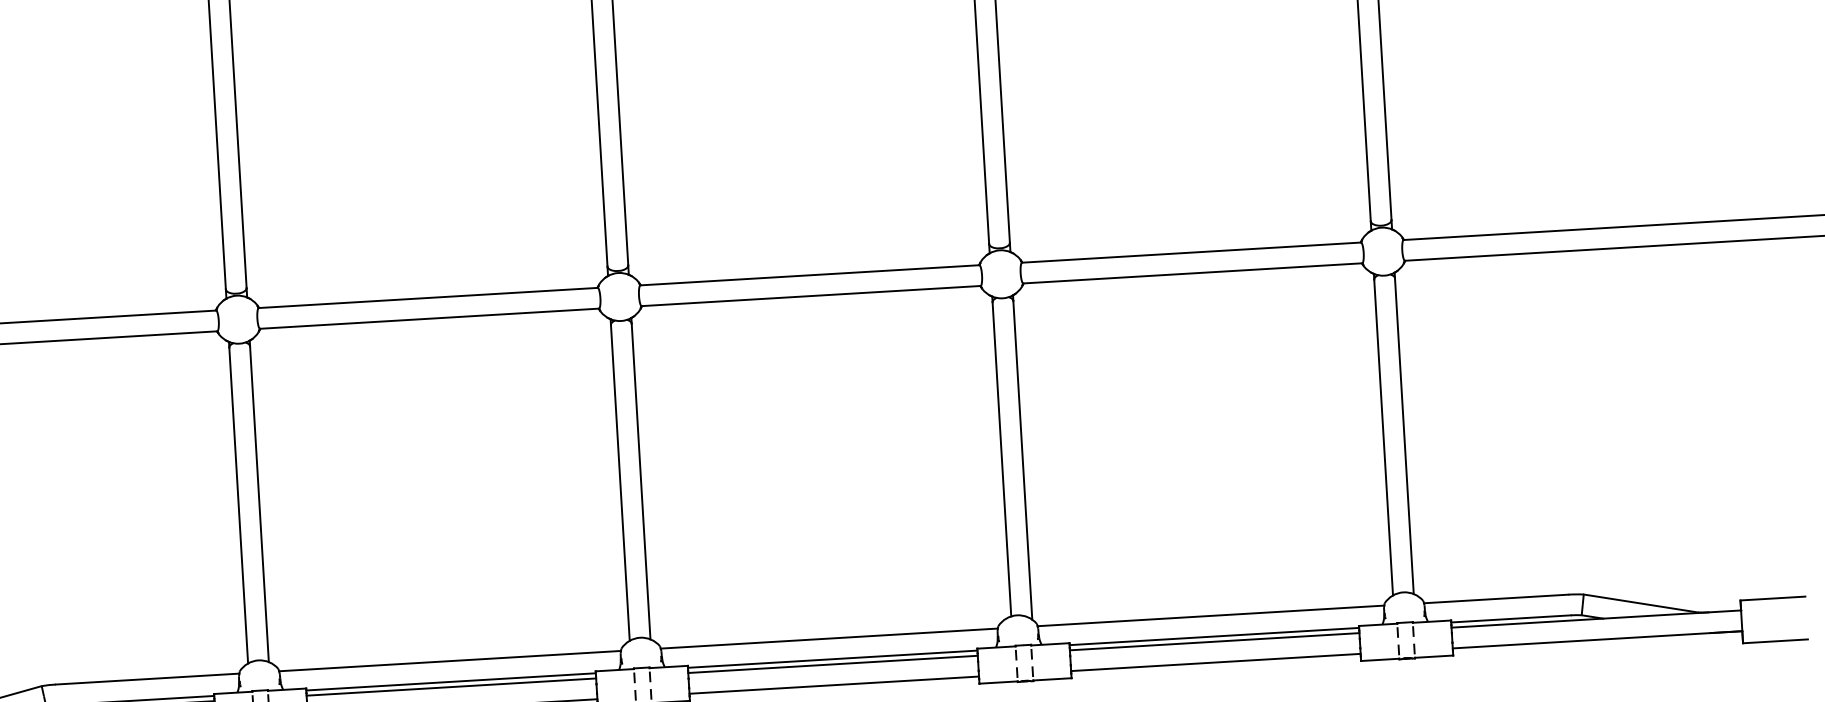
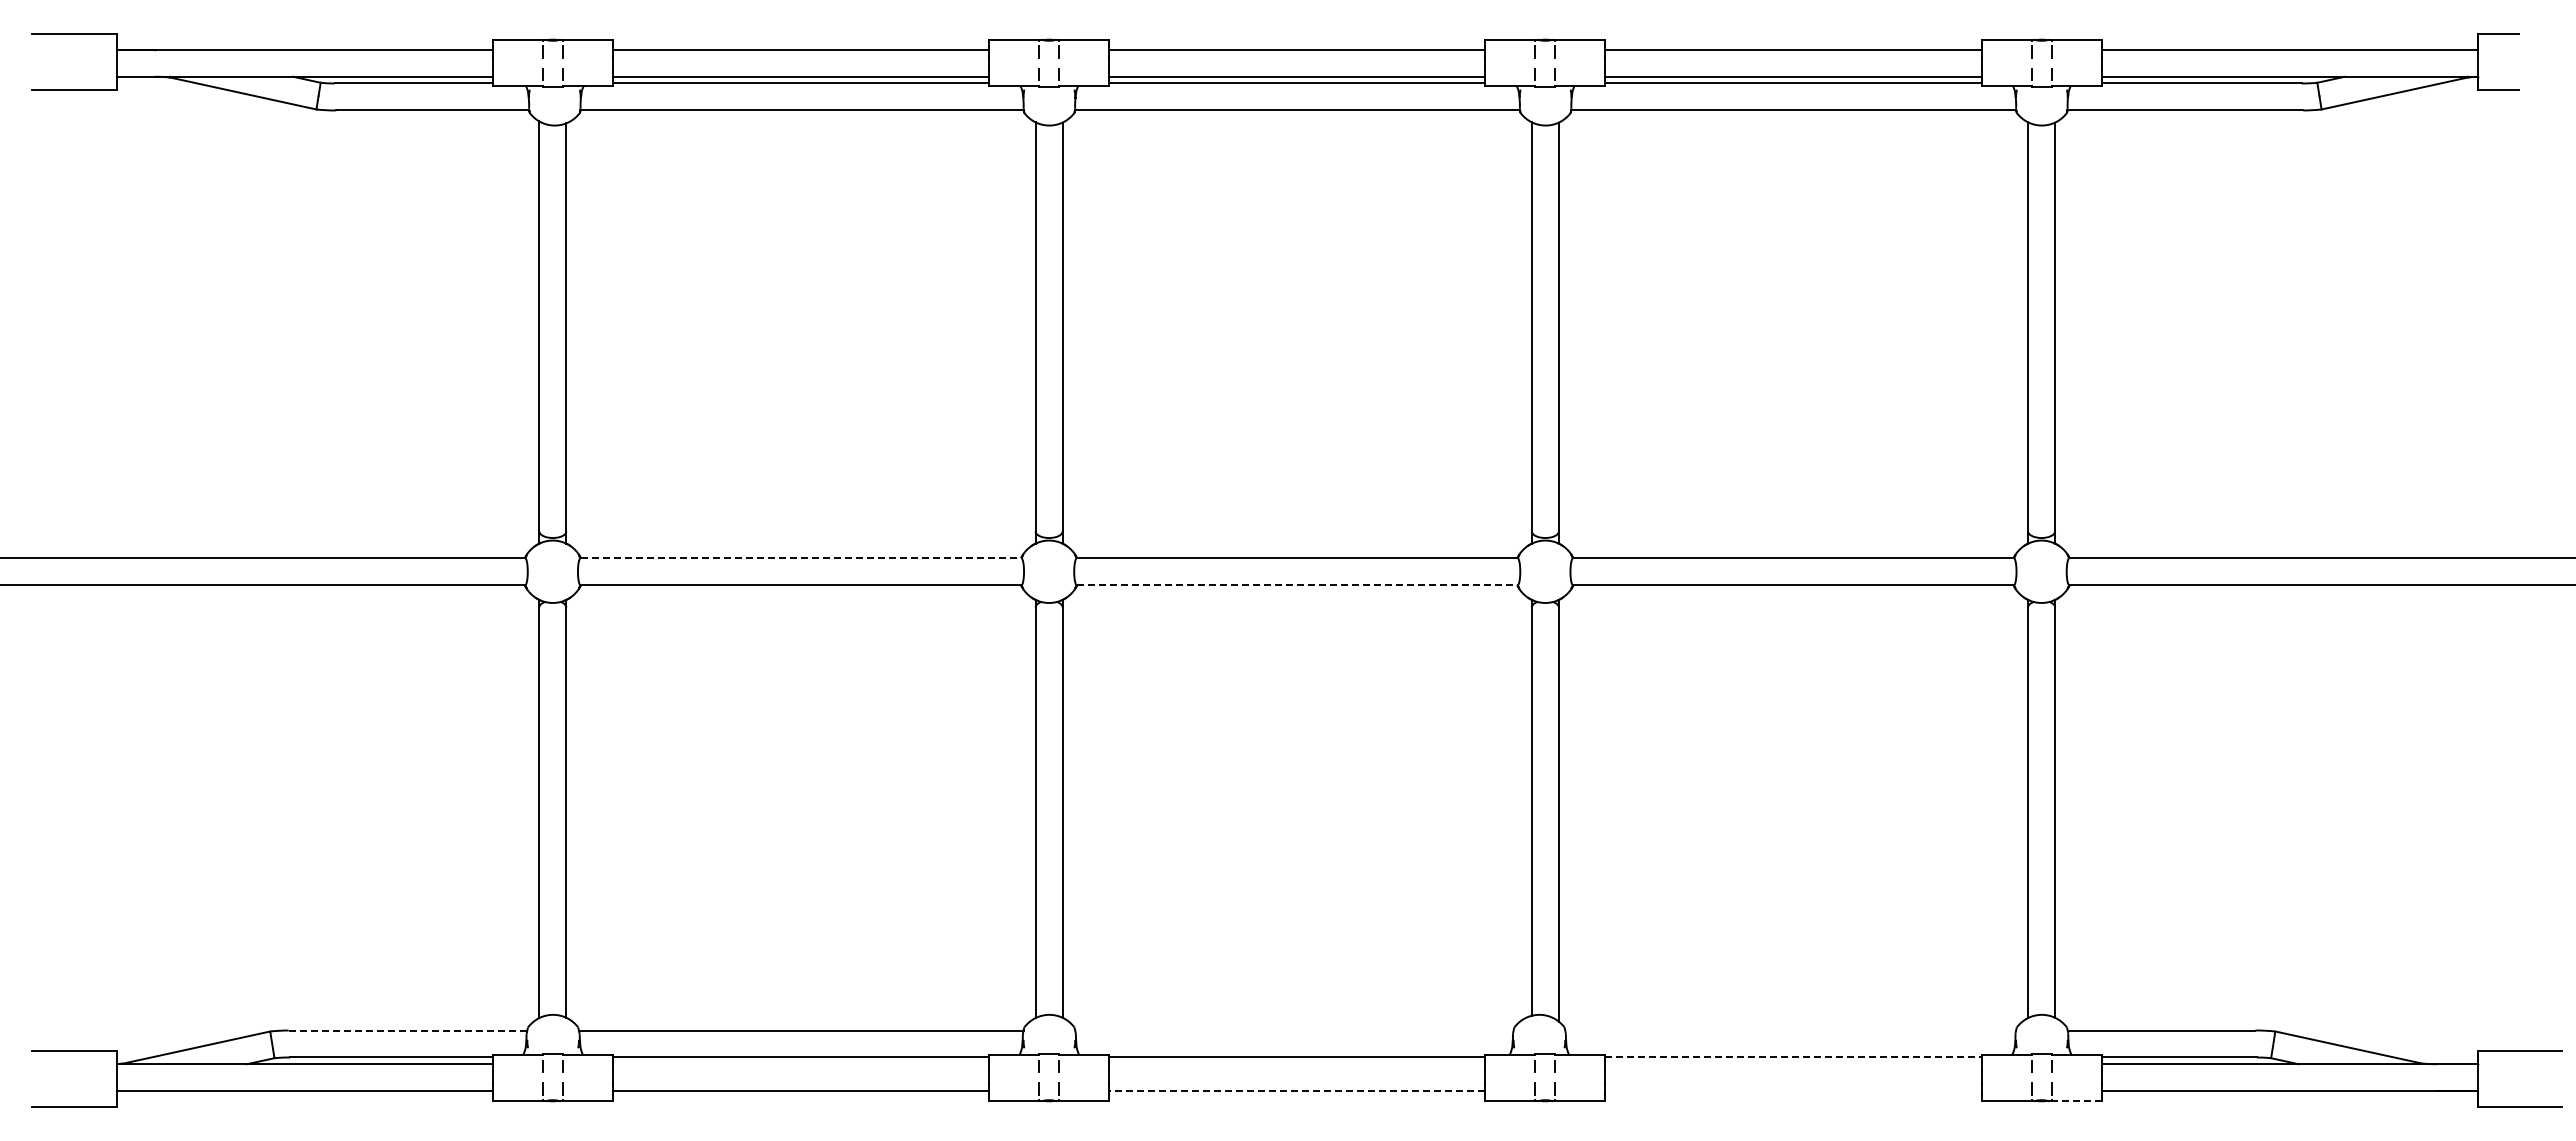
line: (811, 296) -> (1297, 585), solid -> dashed
line: (428, 298) -> (801, 558), solid -> dashed
line: (1210, 615) -> (1790, 1030), removed
line: (1214, 636) -> (1793, 1057), solid -> dashed
line: (829, 638) -> (1294, 1030), removed
line: (1214, 641) -> (1793, 1064), removed
line: (1433, 656) -> (2076, 1100), solid -> dashed
line: (1215, 662) -> (1793, 1091), removed
line: (833, 664) -> (1297, 1064), removed
line: (148, 679) -> (408, 1030), solid -> dashed
line: (833, 685) -> (1296, 1091), solid -> dashed
line: (451, 687) -> (800, 1064), removed

